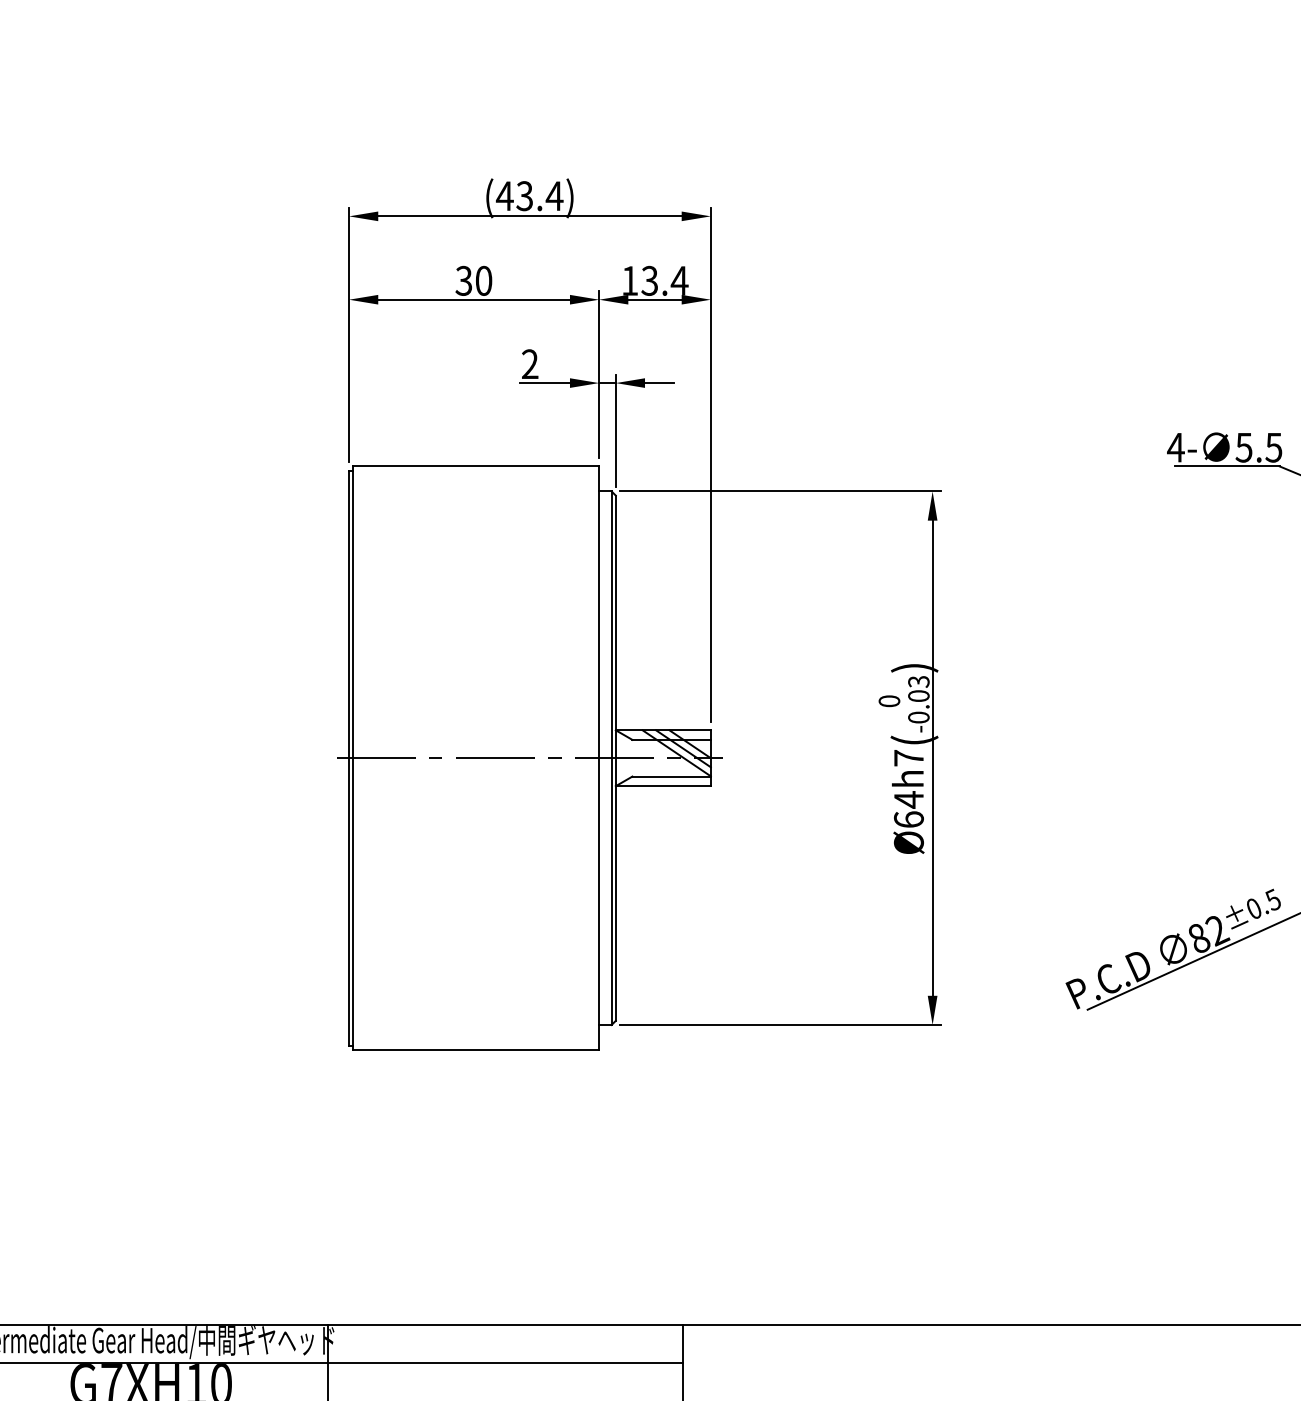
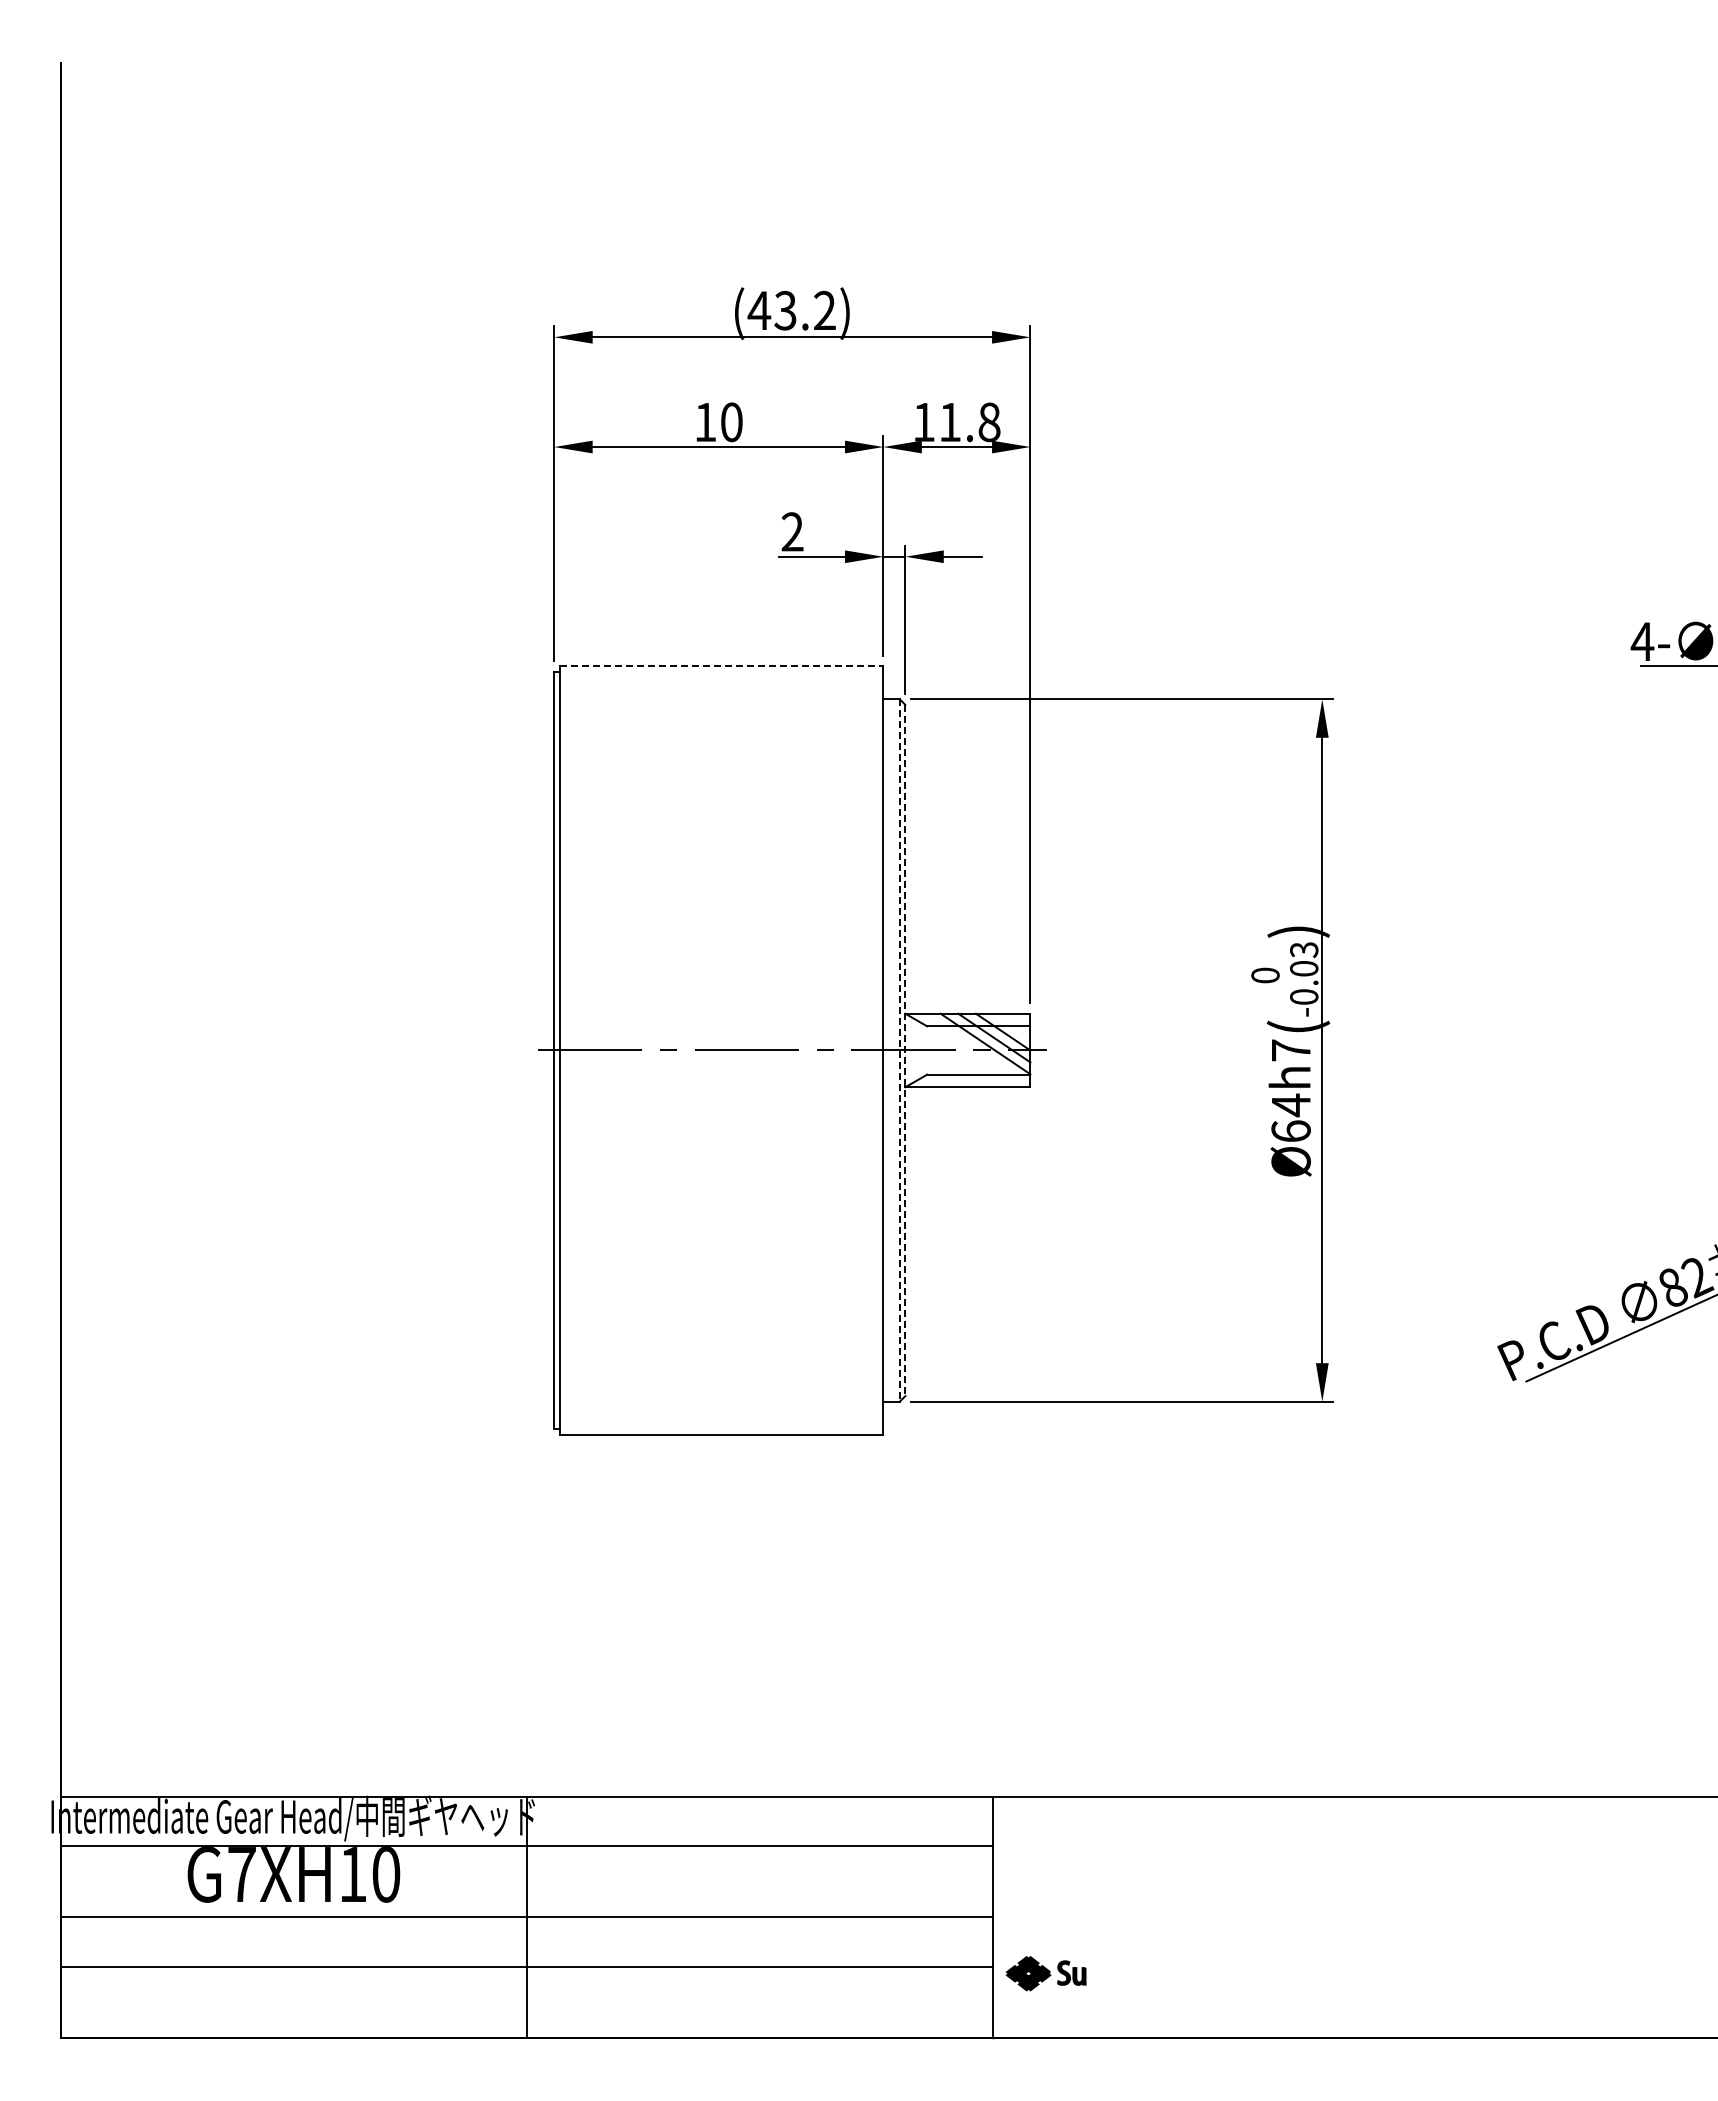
text: (554, 195) -> (824, 309), (43.4) -> (43.2)
text: (463, 281) -> (705, 422), 30 -> 10
text: (665, 281) -> (970, 422), 13.4 -> 11.8
line: (476, 466) -> (721, 666), solid -> dashed
line: (611, 758) -> (899, 1050), solid -> dashed
line: (615, 758) -> (905, 1050), solid -> dashed

